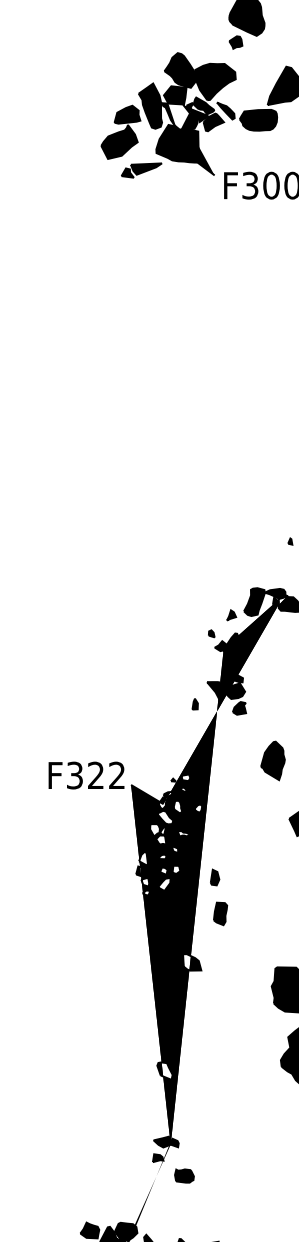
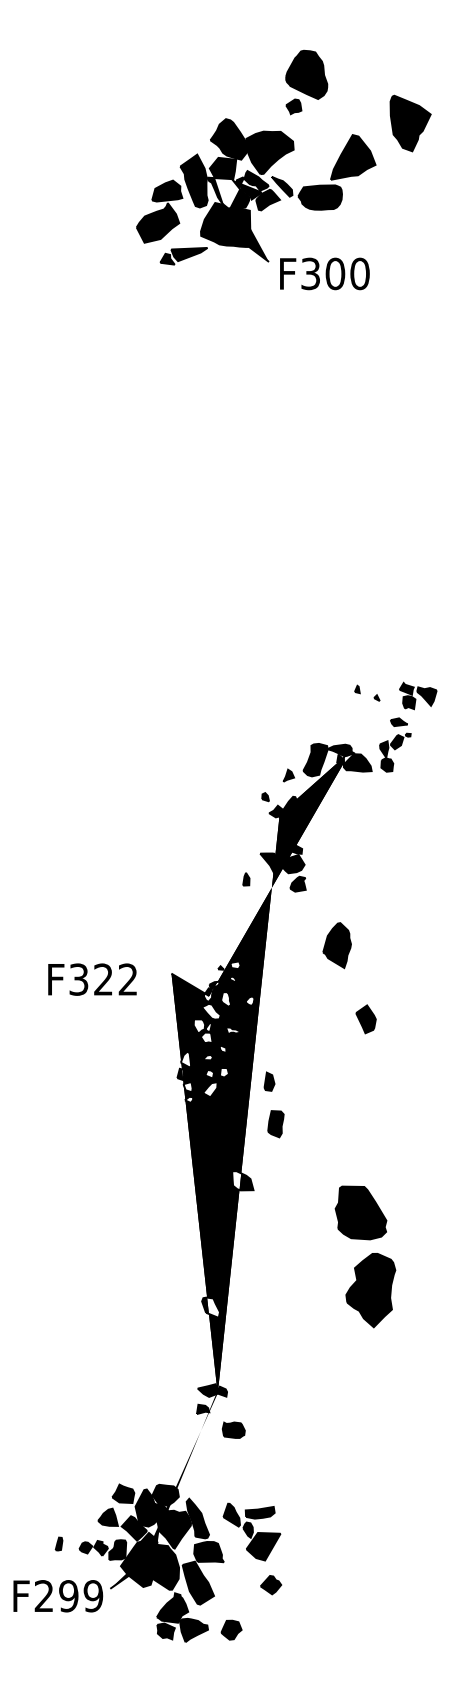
text: (86, 775) -> (92, 979), moved

